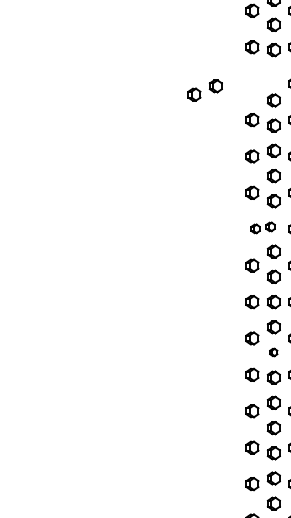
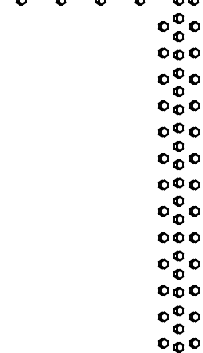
part: (204, 90) -> (170, 76), moved
part: (262, 227) -> (170, 183), size x1.43
part: (273, 352) -> (178, 274), size x1.67

